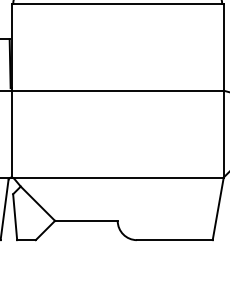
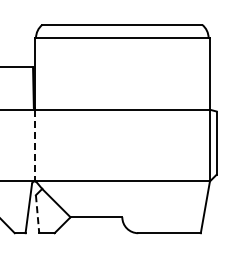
line: (11, 134) -> (34, 145), solid -> dashed
line: (15, 217) -> (37, 214), solid -> dashed

